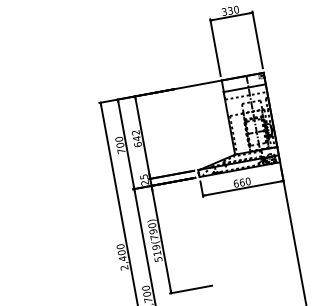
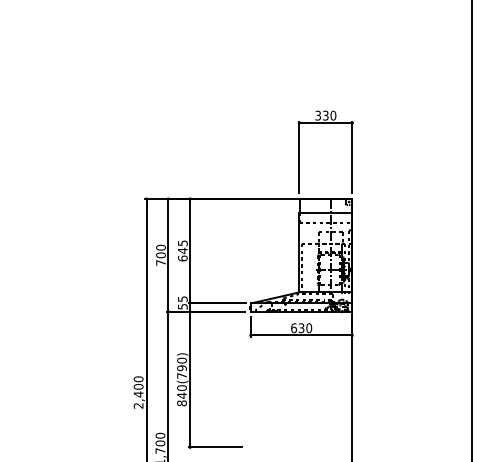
text: (135, 132) -> (182, 243), 642 -> 645
text: (144, 182) -> (182, 306), 25 -> 55
text: (242, 182) -> (301, 328), 660 -> 630
text: (156, 253) -> (181, 395), 519(790) -> 840(790)

